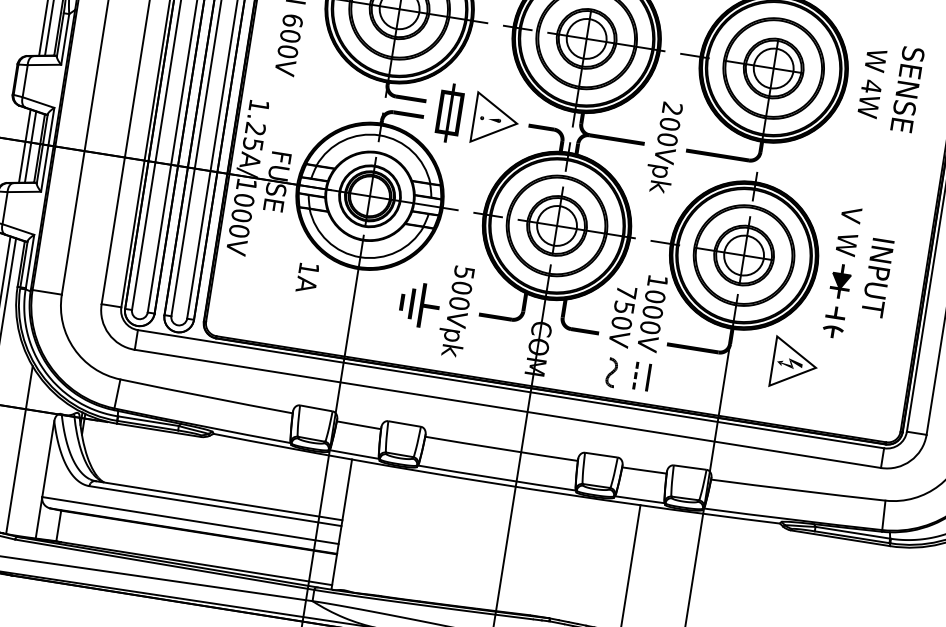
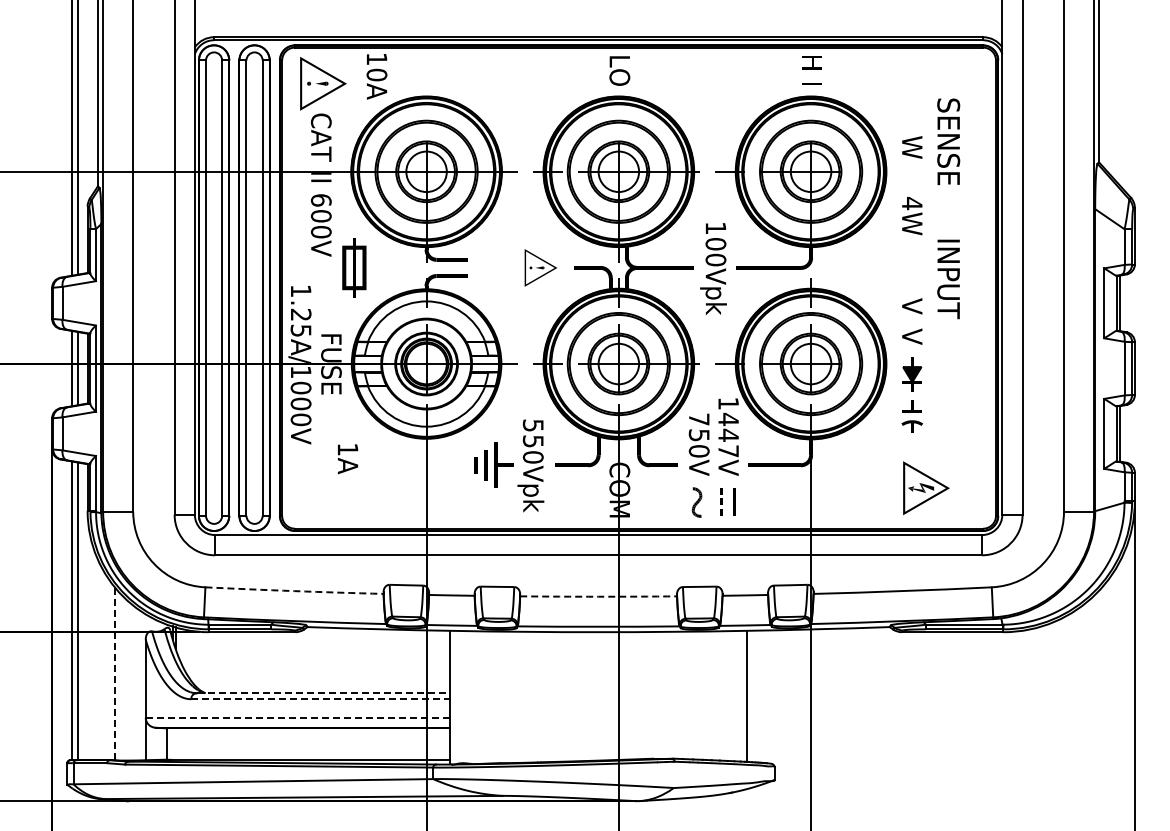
text: (907, 89) -> (948, 141), moved
text: (869, 99) -> (912, 216), moved
text: (673, 108) -> (716, 227), 200Vpk -> 100Vpk
part: (449, 112) -> (354, 267), moved
part: (495, 119) -> (540, 267), size x0.7
text: (846, 244) -> (912, 336), W -> V
text: (308, 278) -> (348, 459), moved
text: (877, 278) -> (948, 279), moved
text: (461, 287) -> (532, 441), 500Vpk -> 550Vpk
text: (652, 311) -> (728, 434), 1000V -> 1447V
part: (795, 363) -> (926, 487), moved
arc: (206, 397) -> (294, 591), solid -> dashed
arc: (501, 448) -> (598, 596), solid -> dashed
line: (19, 449) -> (115, 673), solid -> dashed
line: (218, 500) -> (323, 693), solid -> dashed
line: (215, 506) -> (320, 699), solid -> dashed
line: (189, 520) -> (297, 717), solid -> dashed

